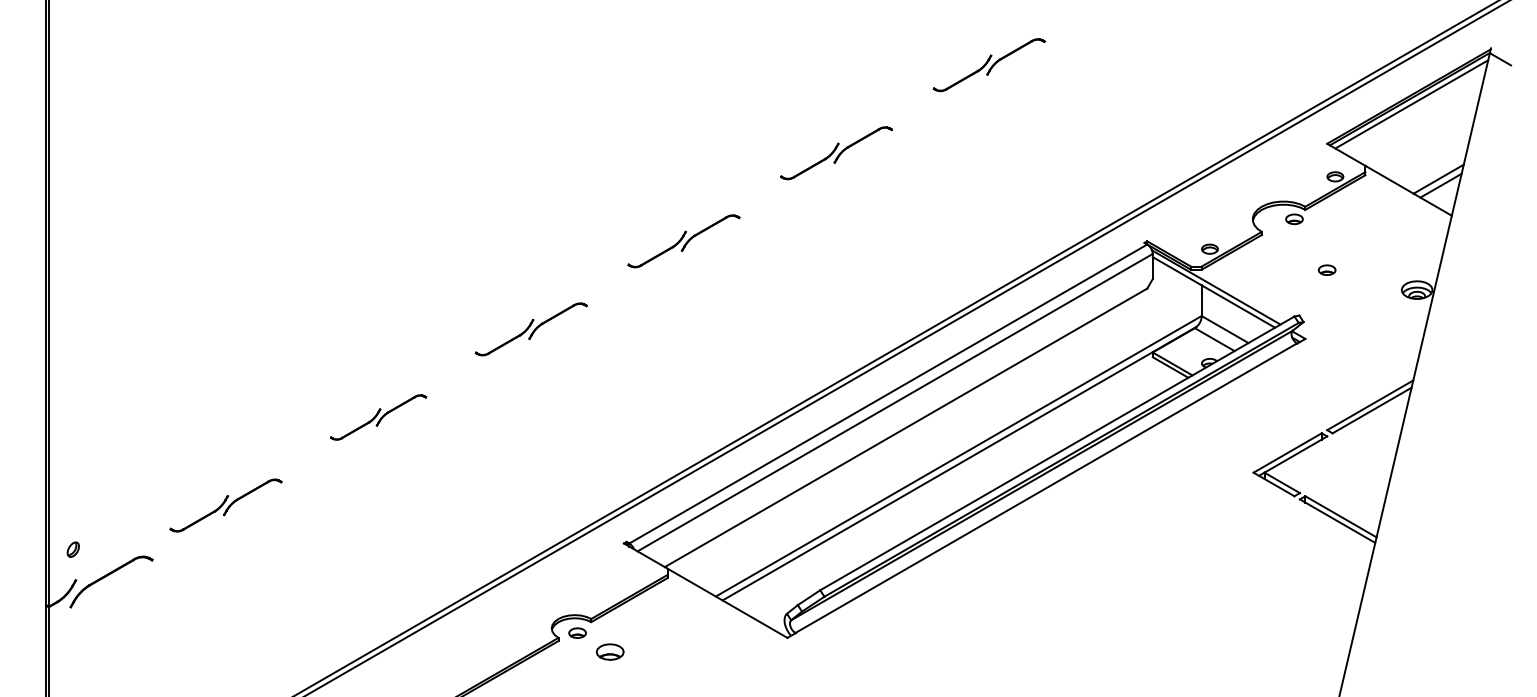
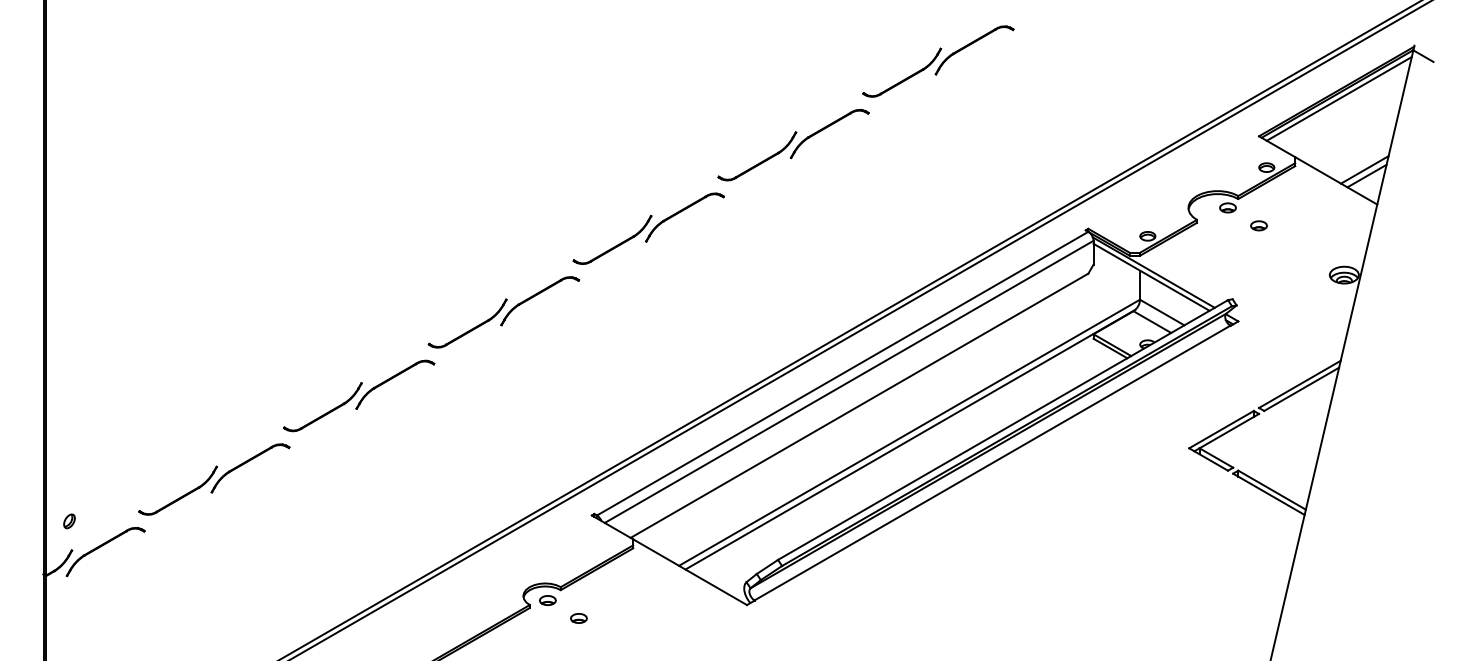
part: (989, 65) -> (938, 62), size x1.43
part: (836, 153) -> (793, 145), size x1.43
part: (683, 241) -> (648, 228), size x1.43
part: (1326, 269) -> (1258, 225), moved
part: (531, 329) -> (504, 312), size x1.43
part: (378, 417) -> (359, 395), size x1.67
part: (225, 505) -> (213, 479), size x1.43
part: (610, 651) -> (579, 617), size x0.62

